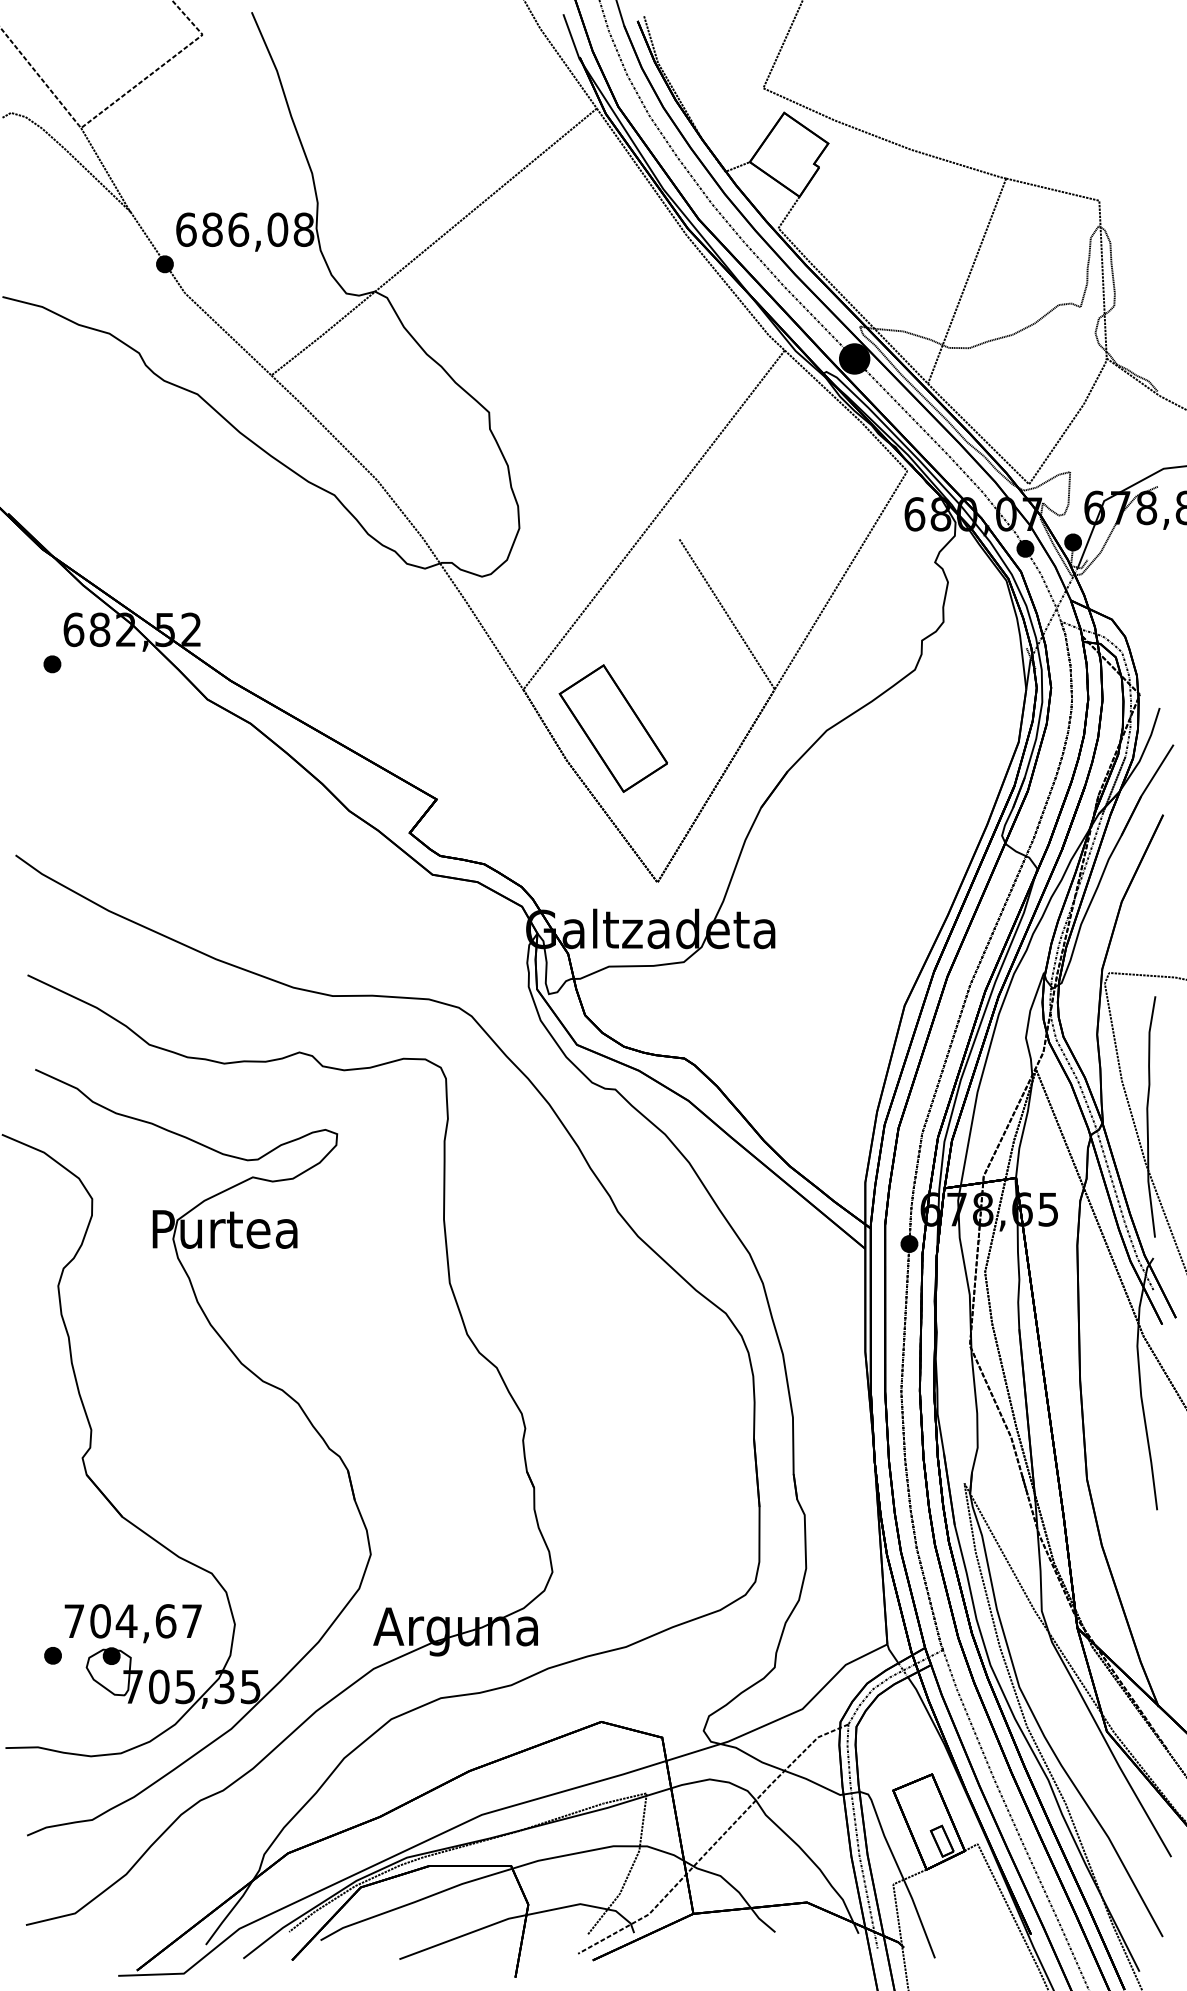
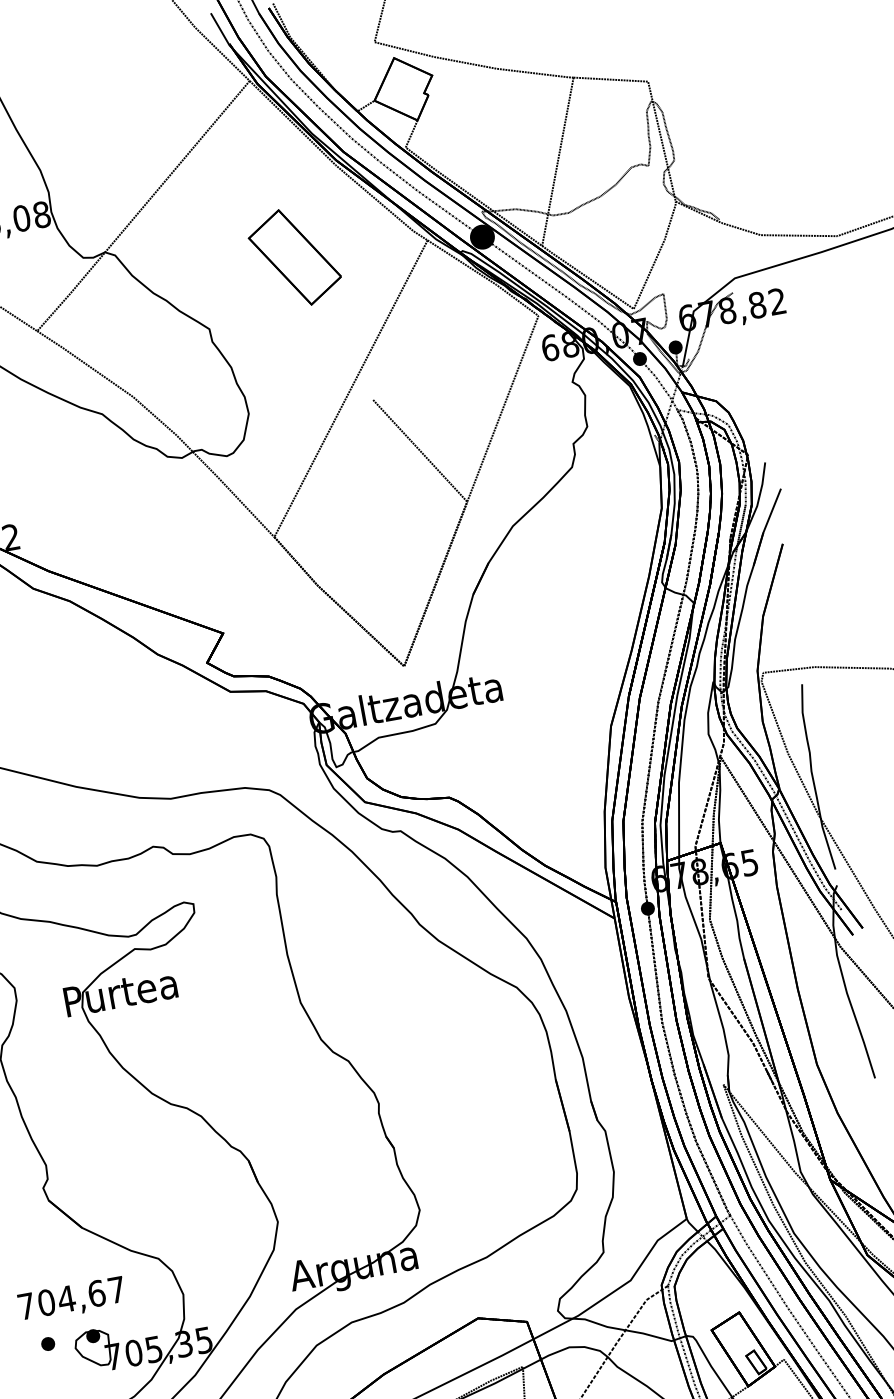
part: (612, 728) -> (294, 257), moved
text: (132, 1623) -> (71, 1299), moved

